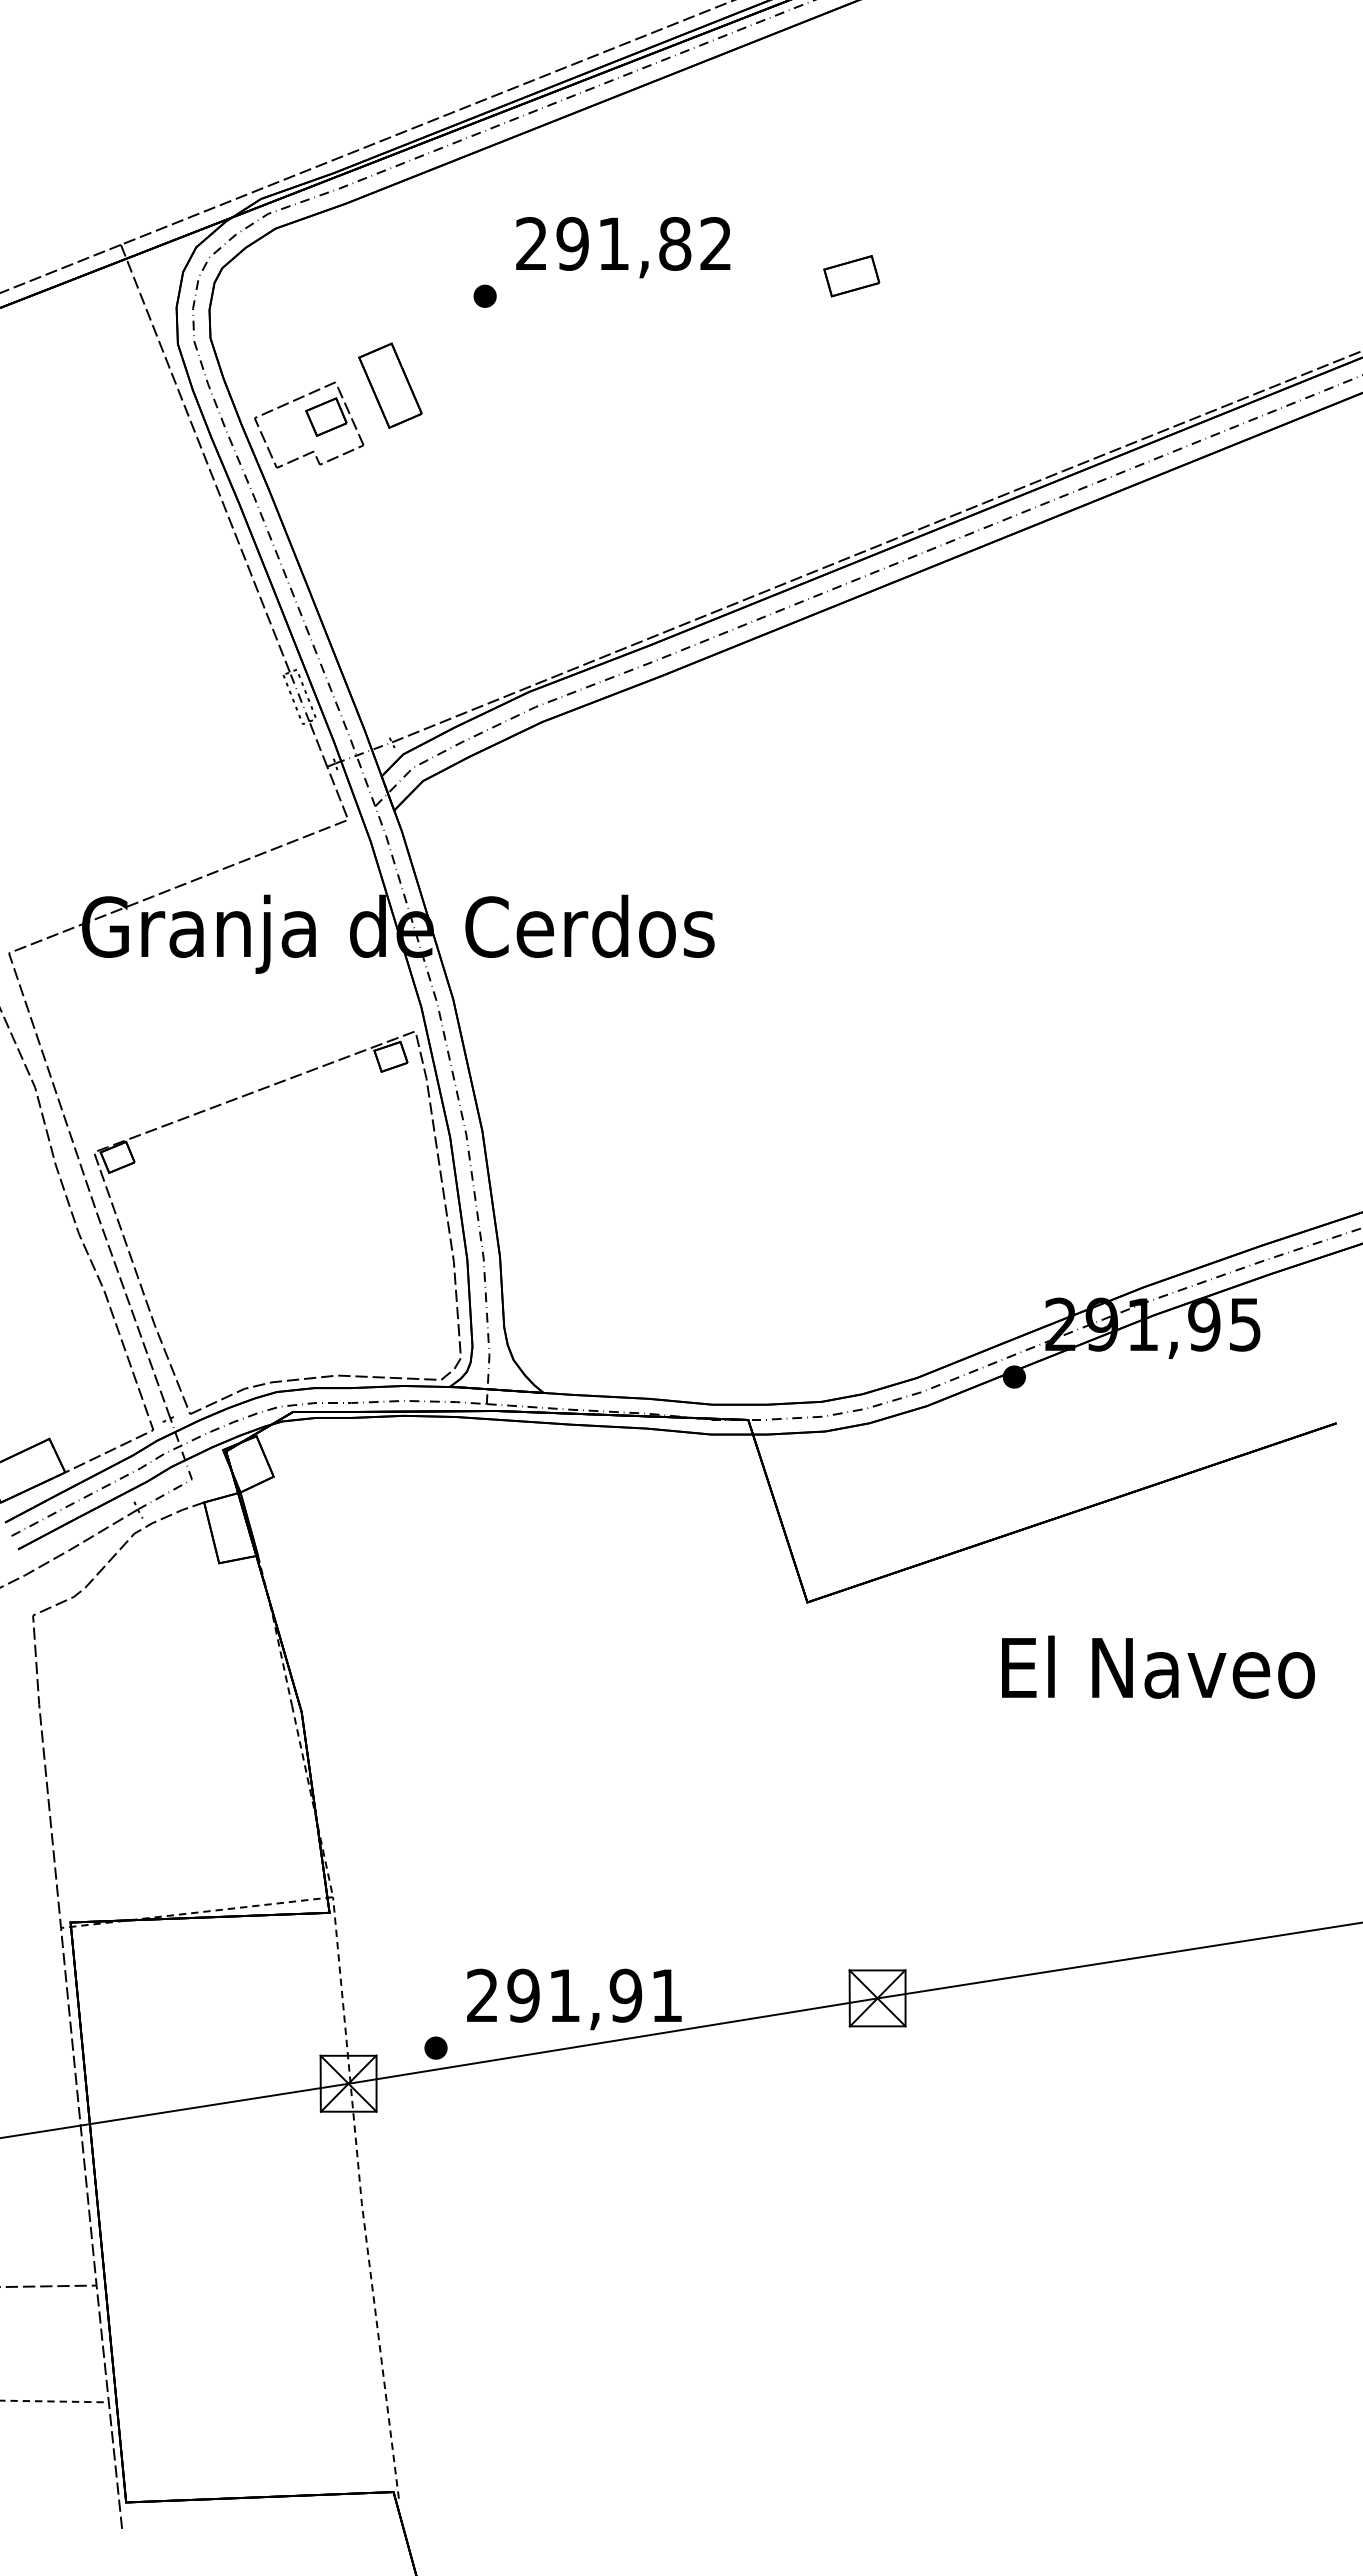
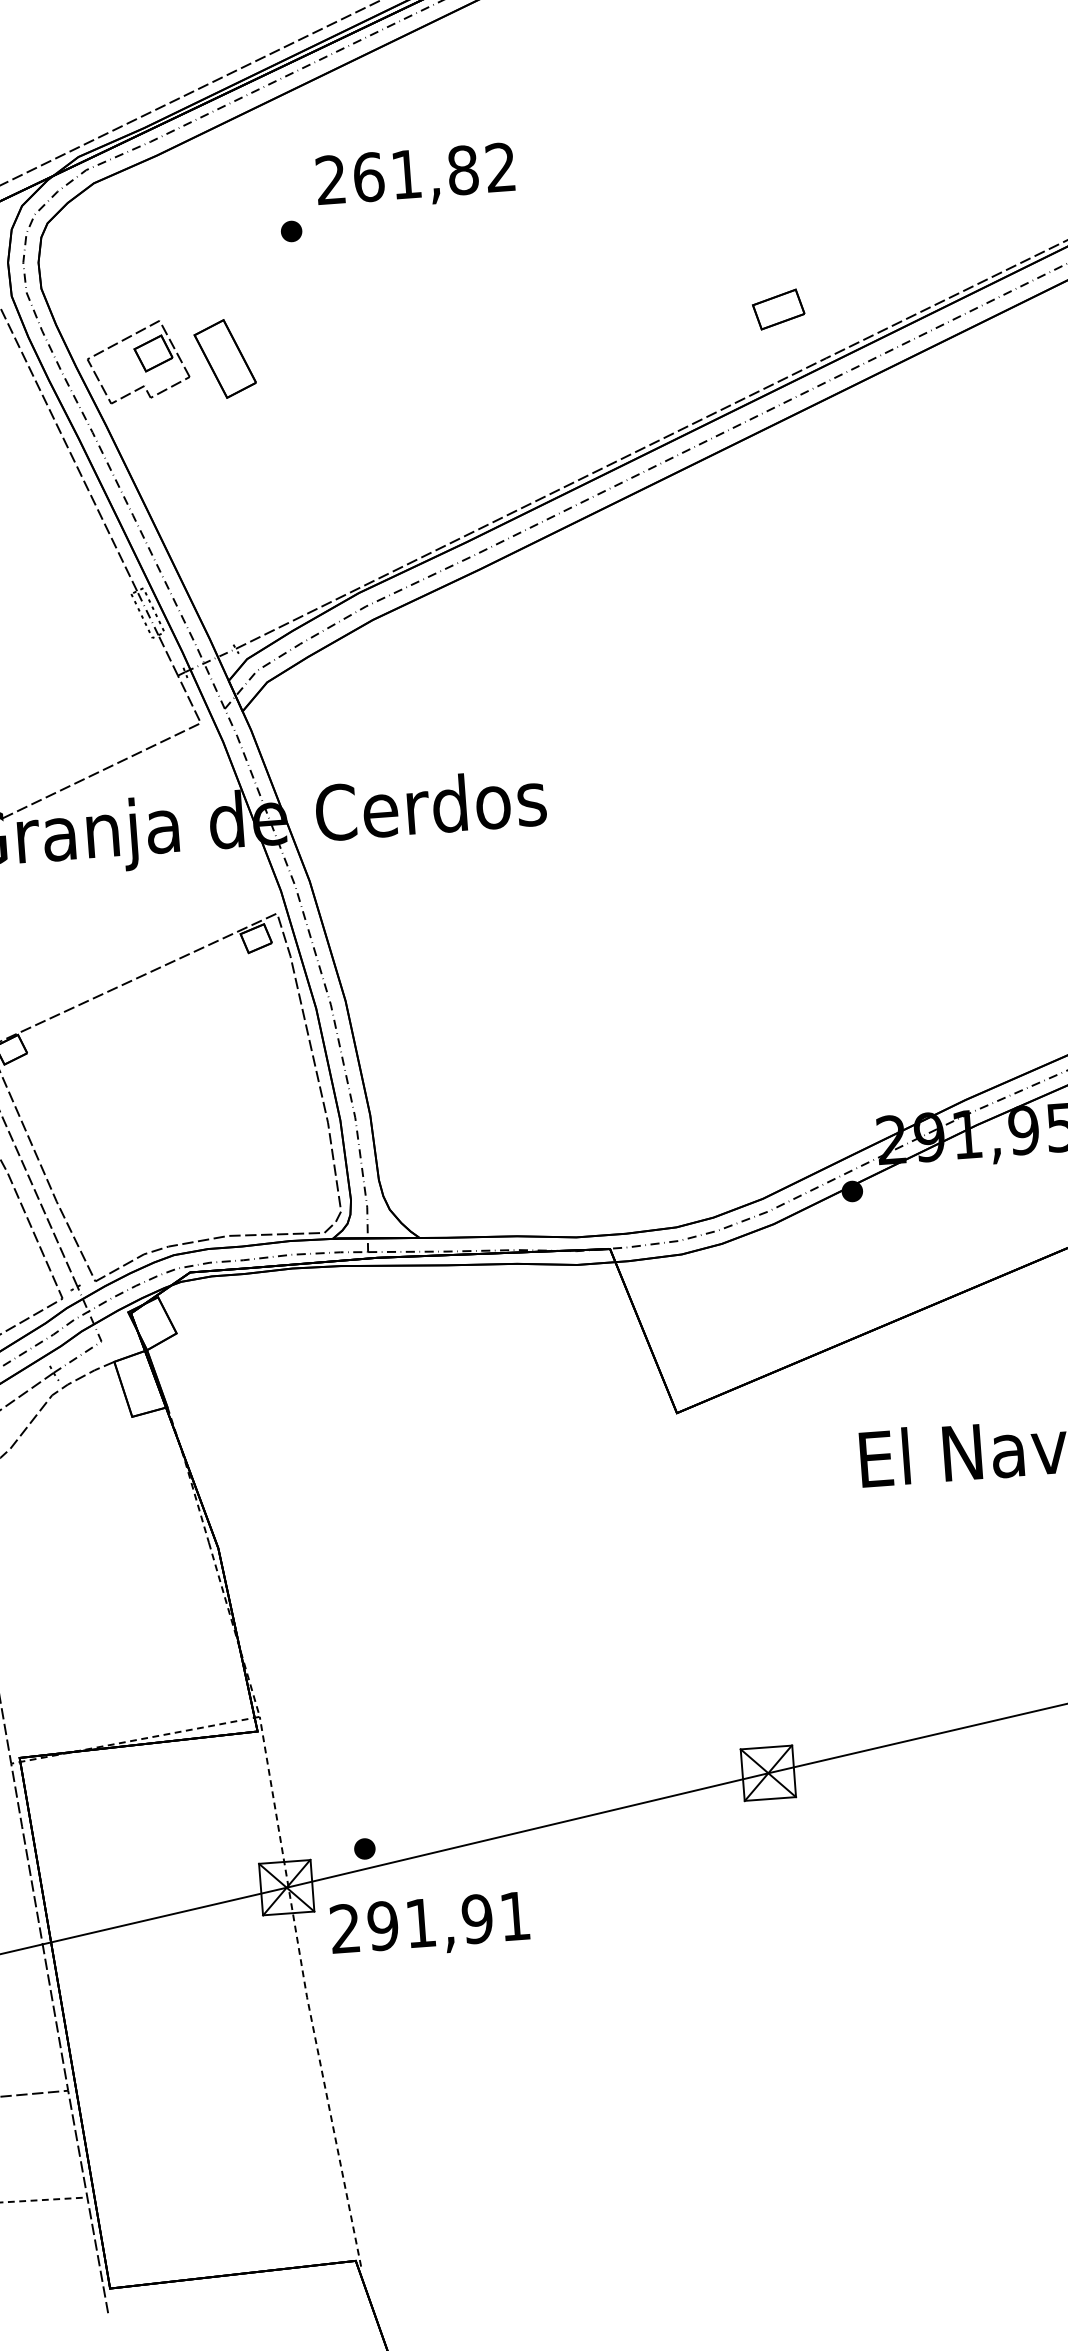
text: (572, 243) -> (368, 176), 291,82 -> 261,82
part: (851, 276) -> (778, 309), moved
part: (390, 385) -> (225, 358), moved
text: (574, 1999) -> (430, 1926), moved

